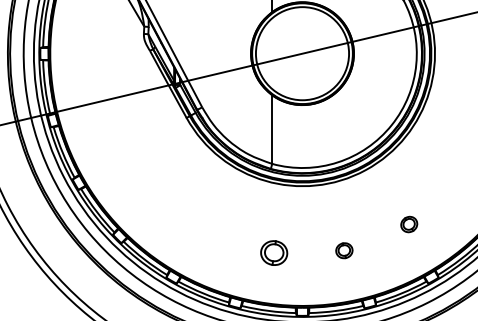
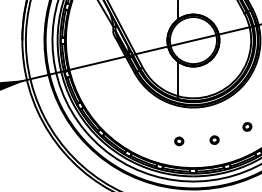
part: (274, 253) -> (179, 141), size x0.62

